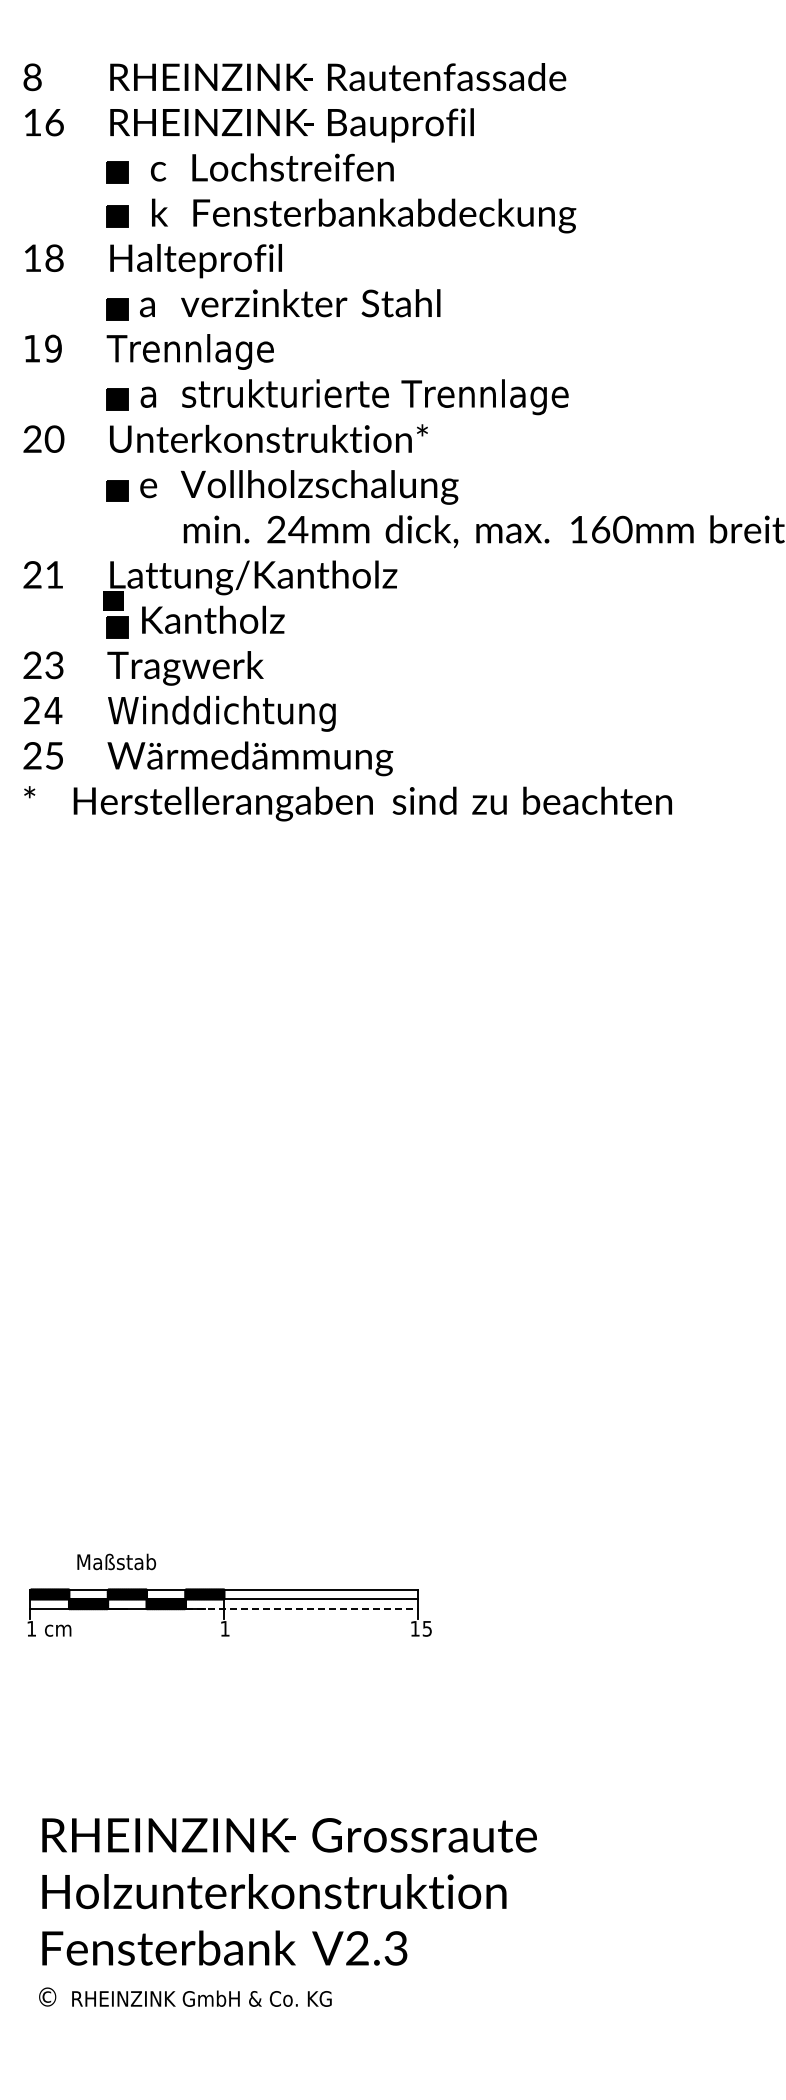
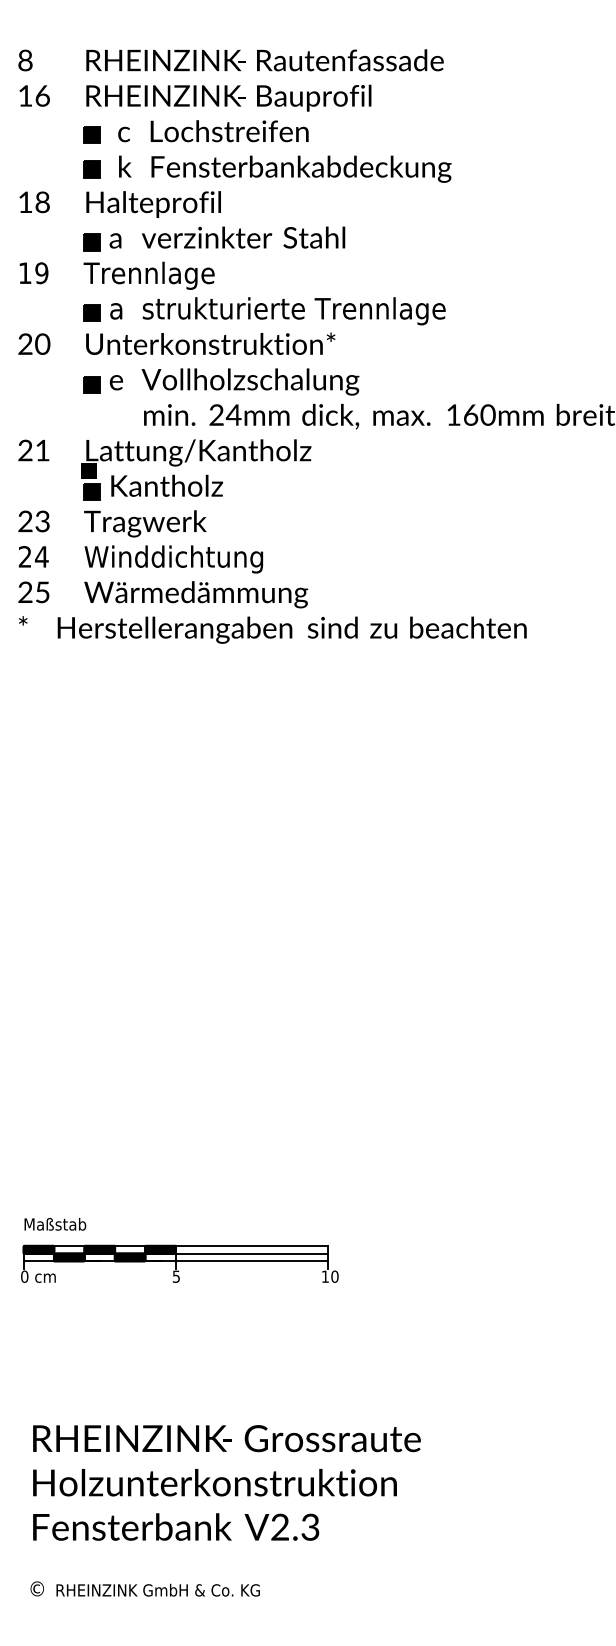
text: (116, 1561) -> (55, 1223), moved
line: (302, 1609) -> (237, 1261), dashed -> solid
text: (31, 1628) -> (24, 1276), 1 -> 0
text: (224, 1628) -> (175, 1276), 1 -> 5
text: (427, 1628) -> (335, 1276), 15 -> 10
text: (185, 1996) -> (145, 1588), moved

